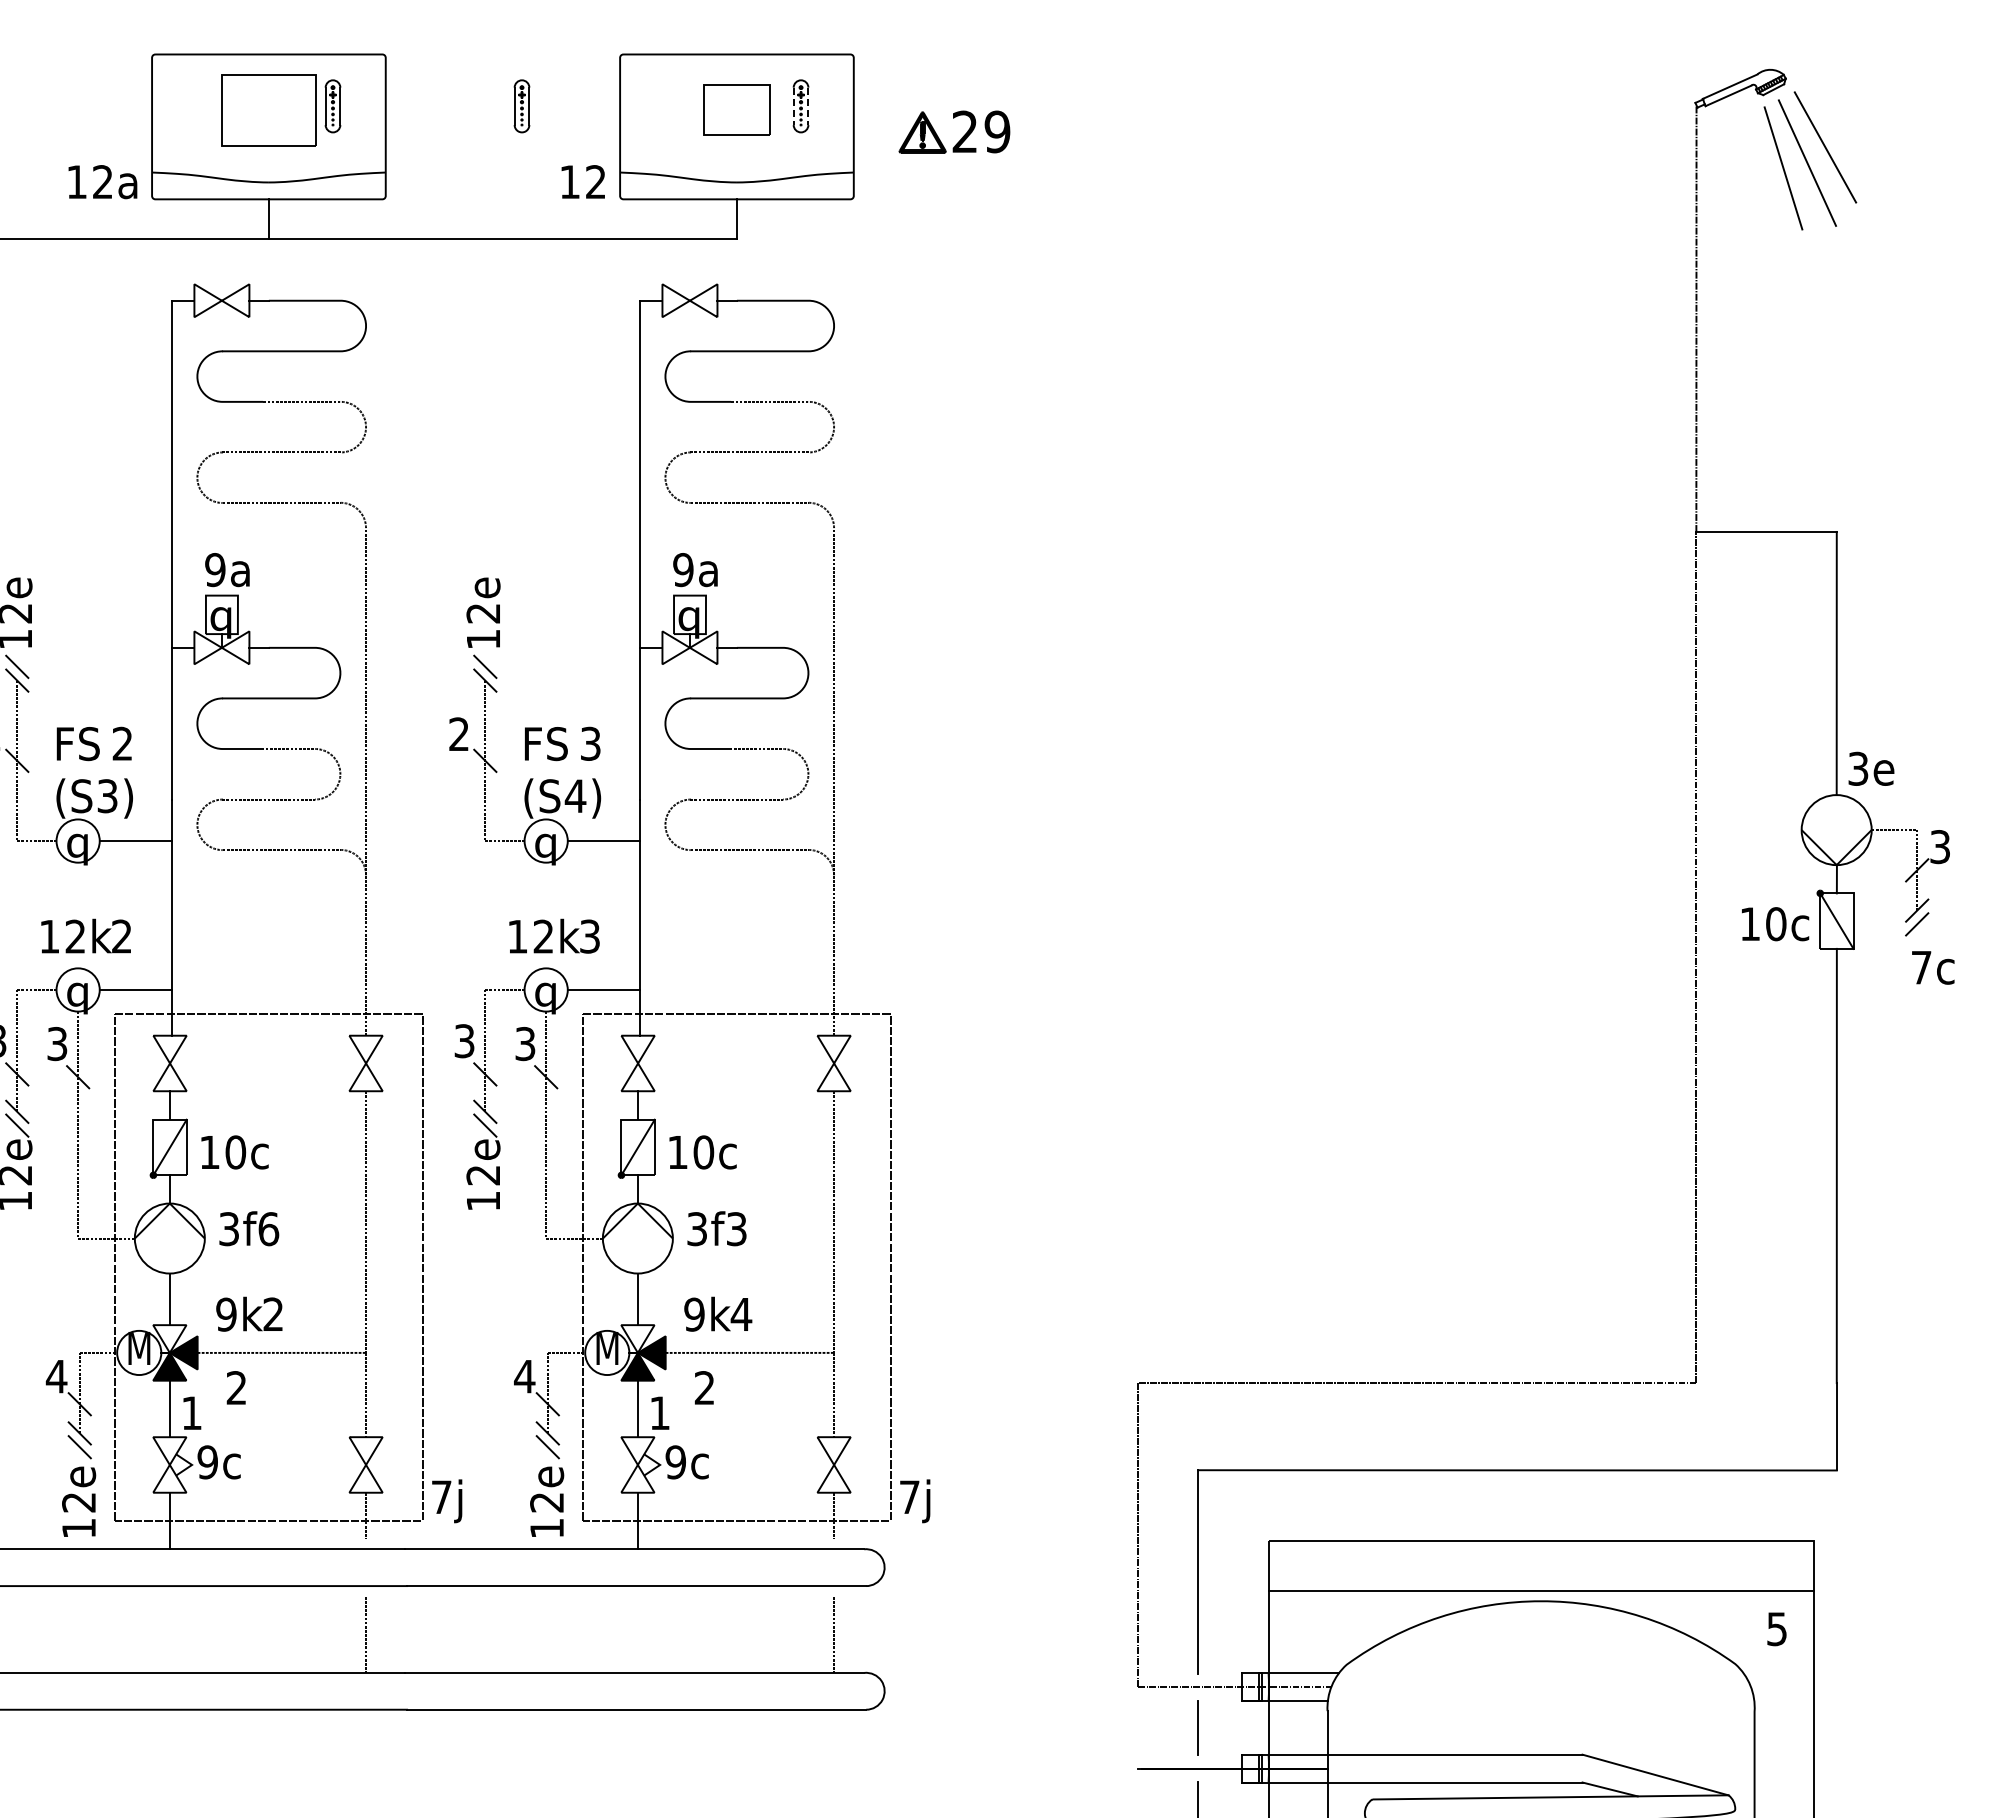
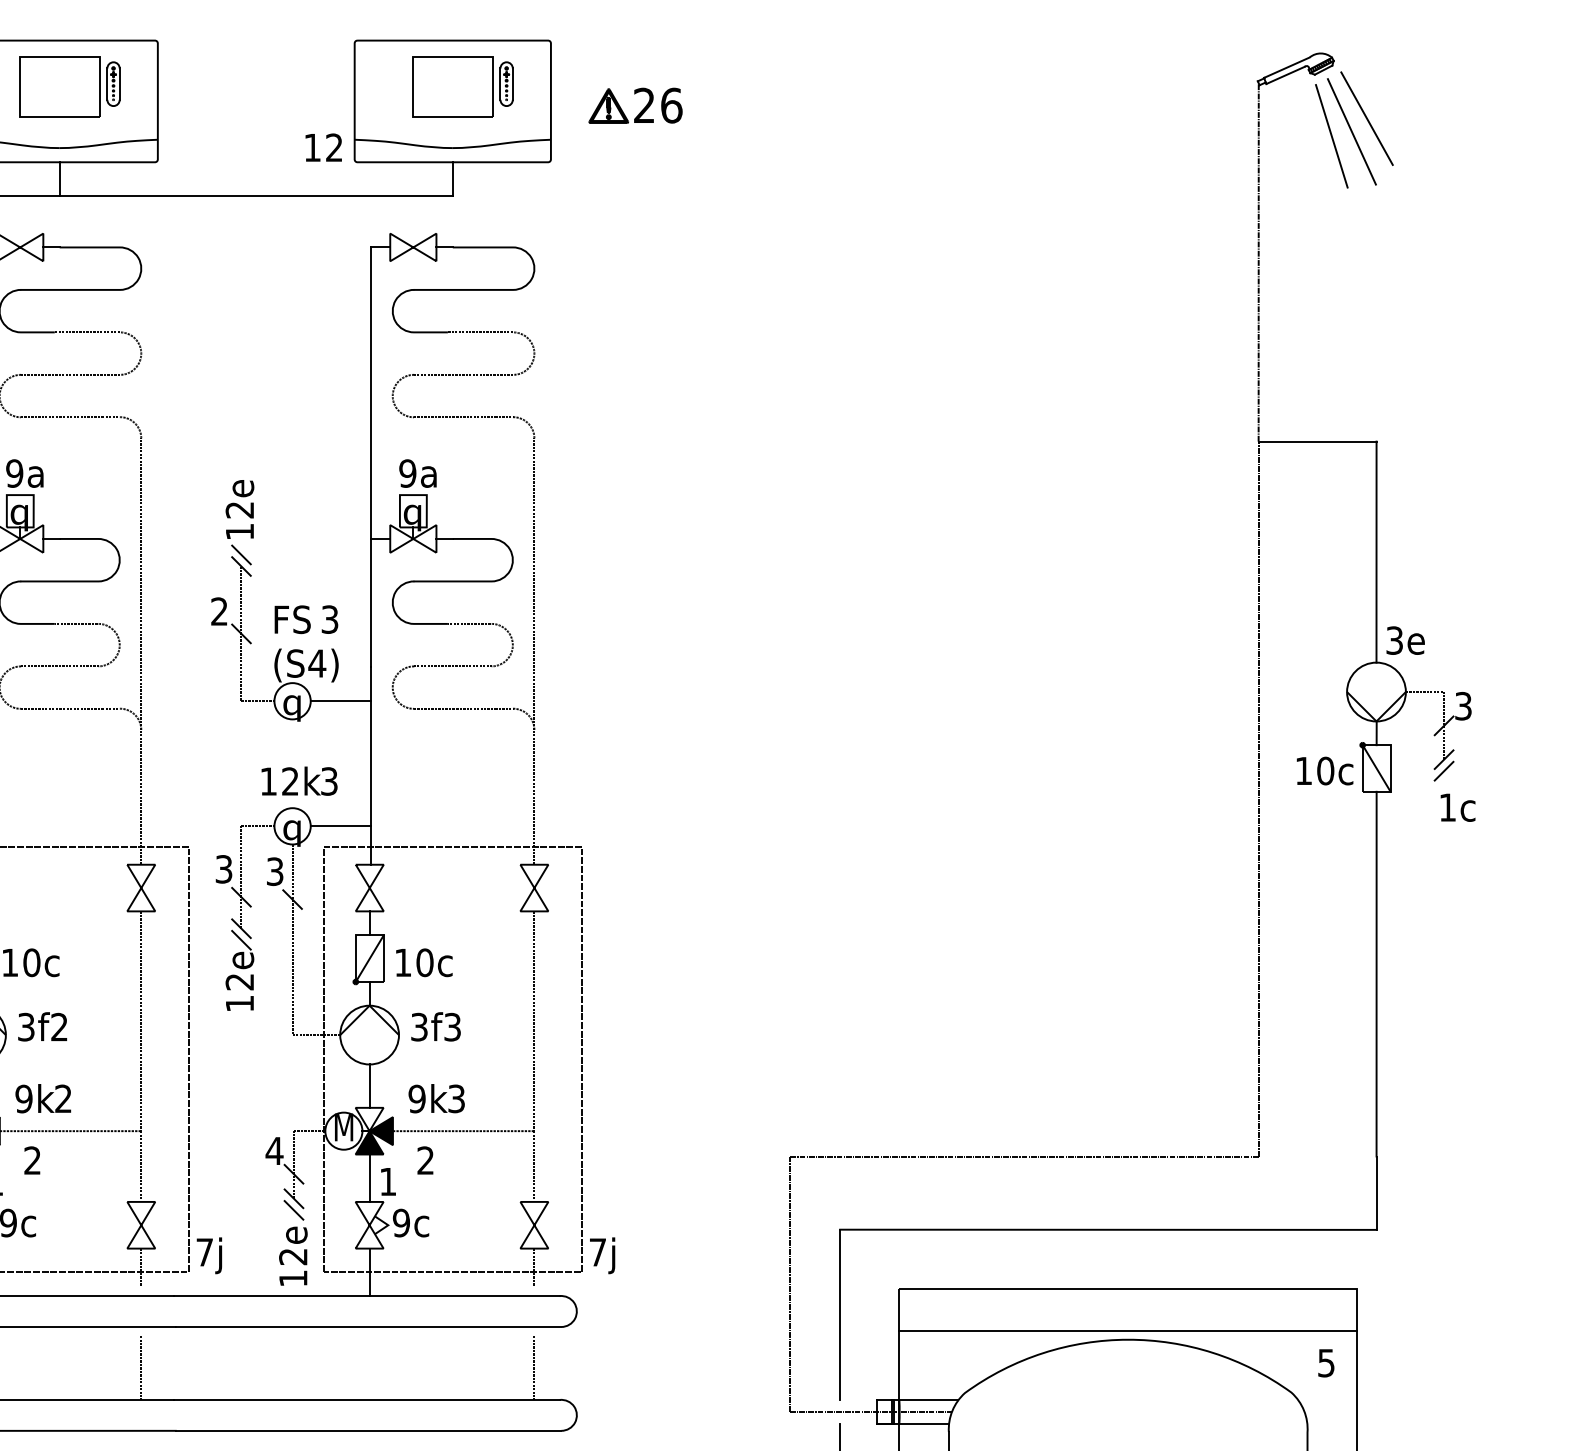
part: (521, 106) -> (271, 84), removed
line: (793, 106) -> (500, 84), dashed -> solid
line: (808, 106) -> (512, 84), dashed -> solid
part: (736, 110) -> (452, 87), size x1.43
text: (997, 131) -> (671, 105), 29 -> 26
text: (1921, 967) -> (1447, 807), 7c -> 1c
text: (268, 1229) -> (59, 1027), 6 -> 2
text: (741, 1314) -> (456, 1098), 4 -> 3

